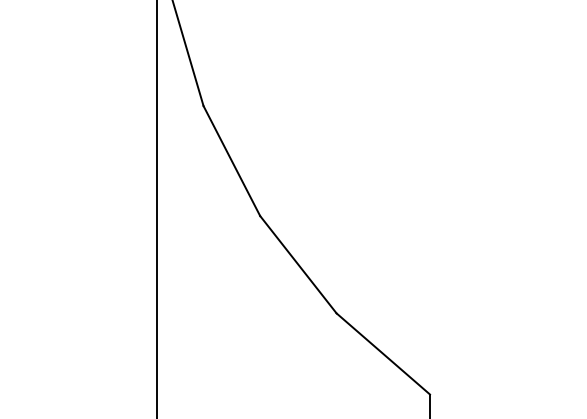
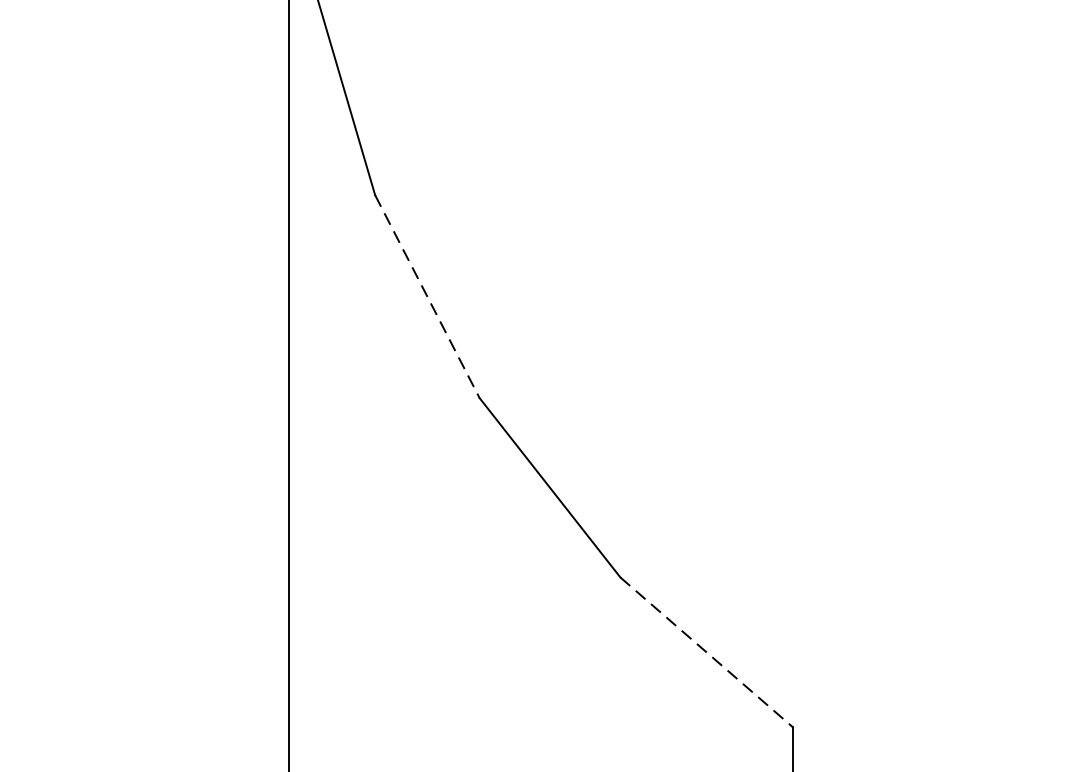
line: (231, 161) -> (426, 297), solid -> dashed
line: (383, 353) -> (706, 651), solid -> dashed

